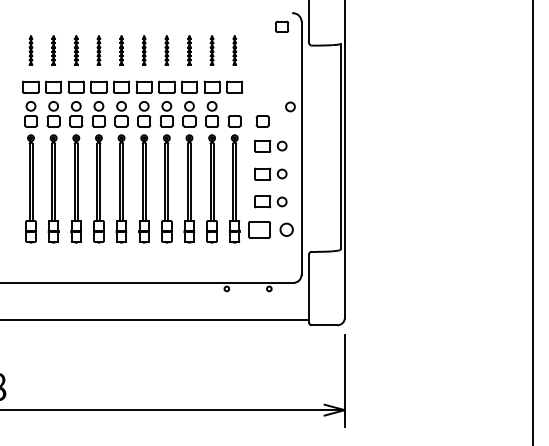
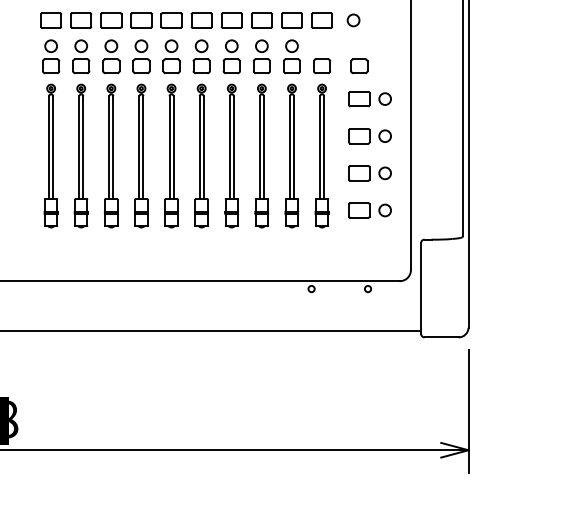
circle: (290, 106) -> (353, 19), moved
part: (270, 229) -> (369, 210), size x0.71

